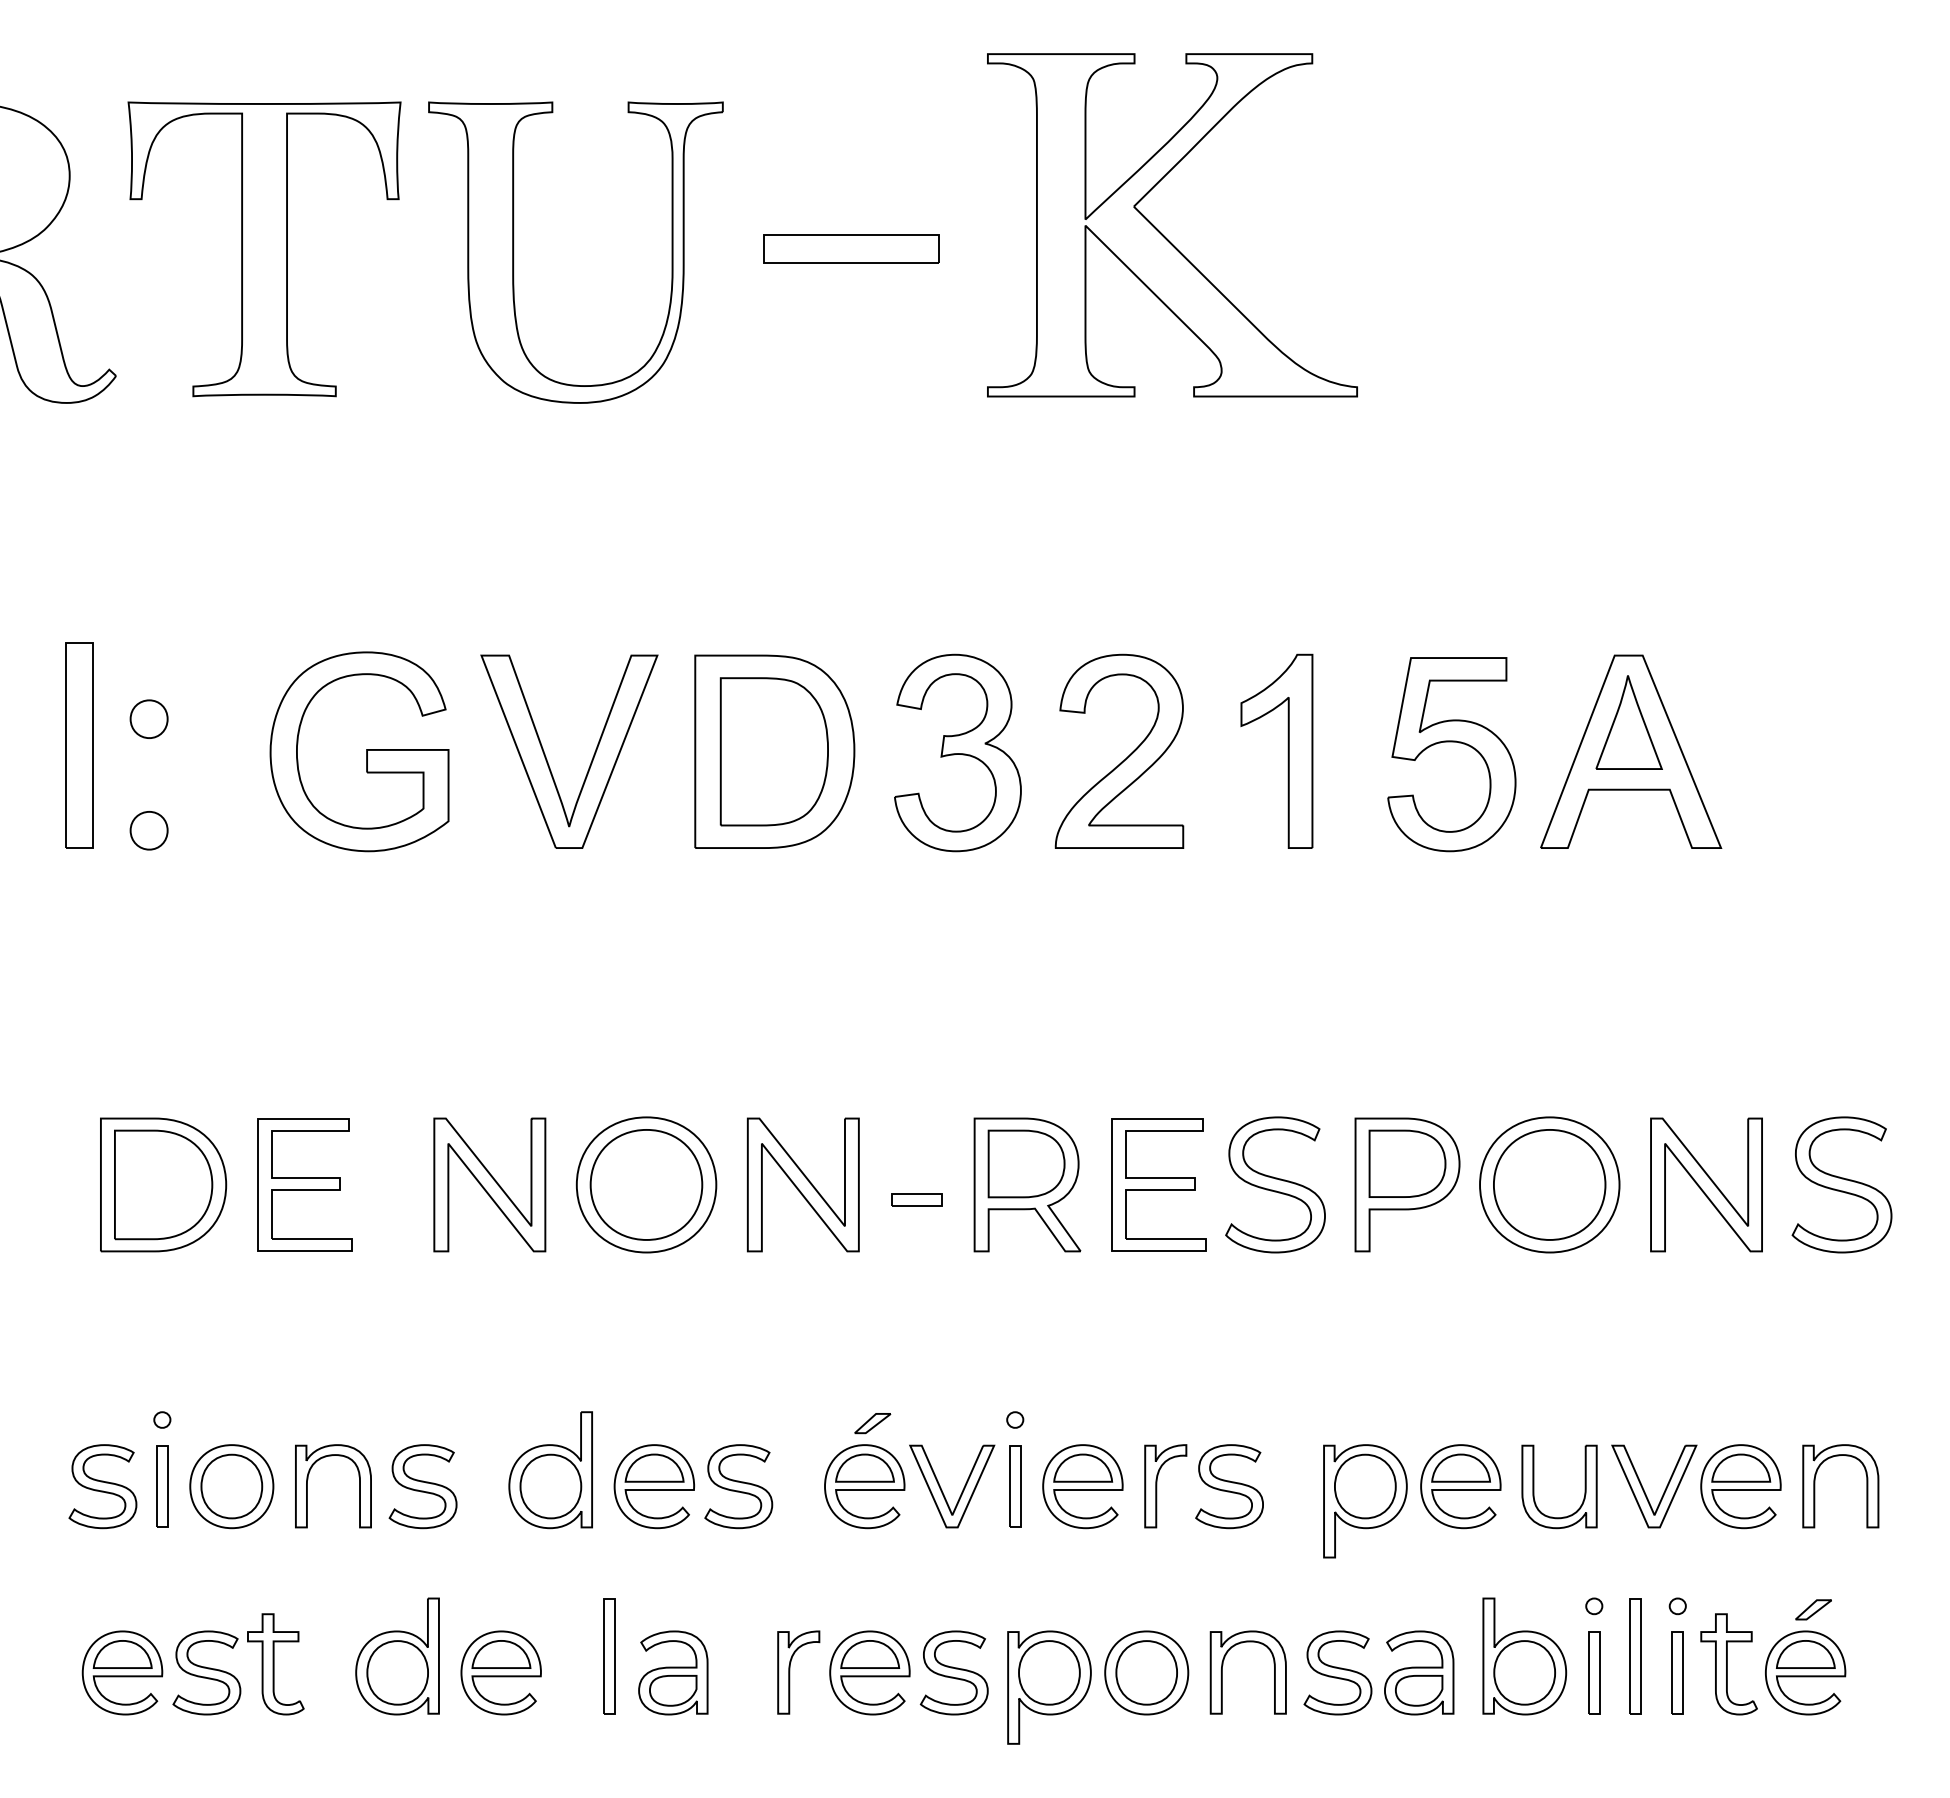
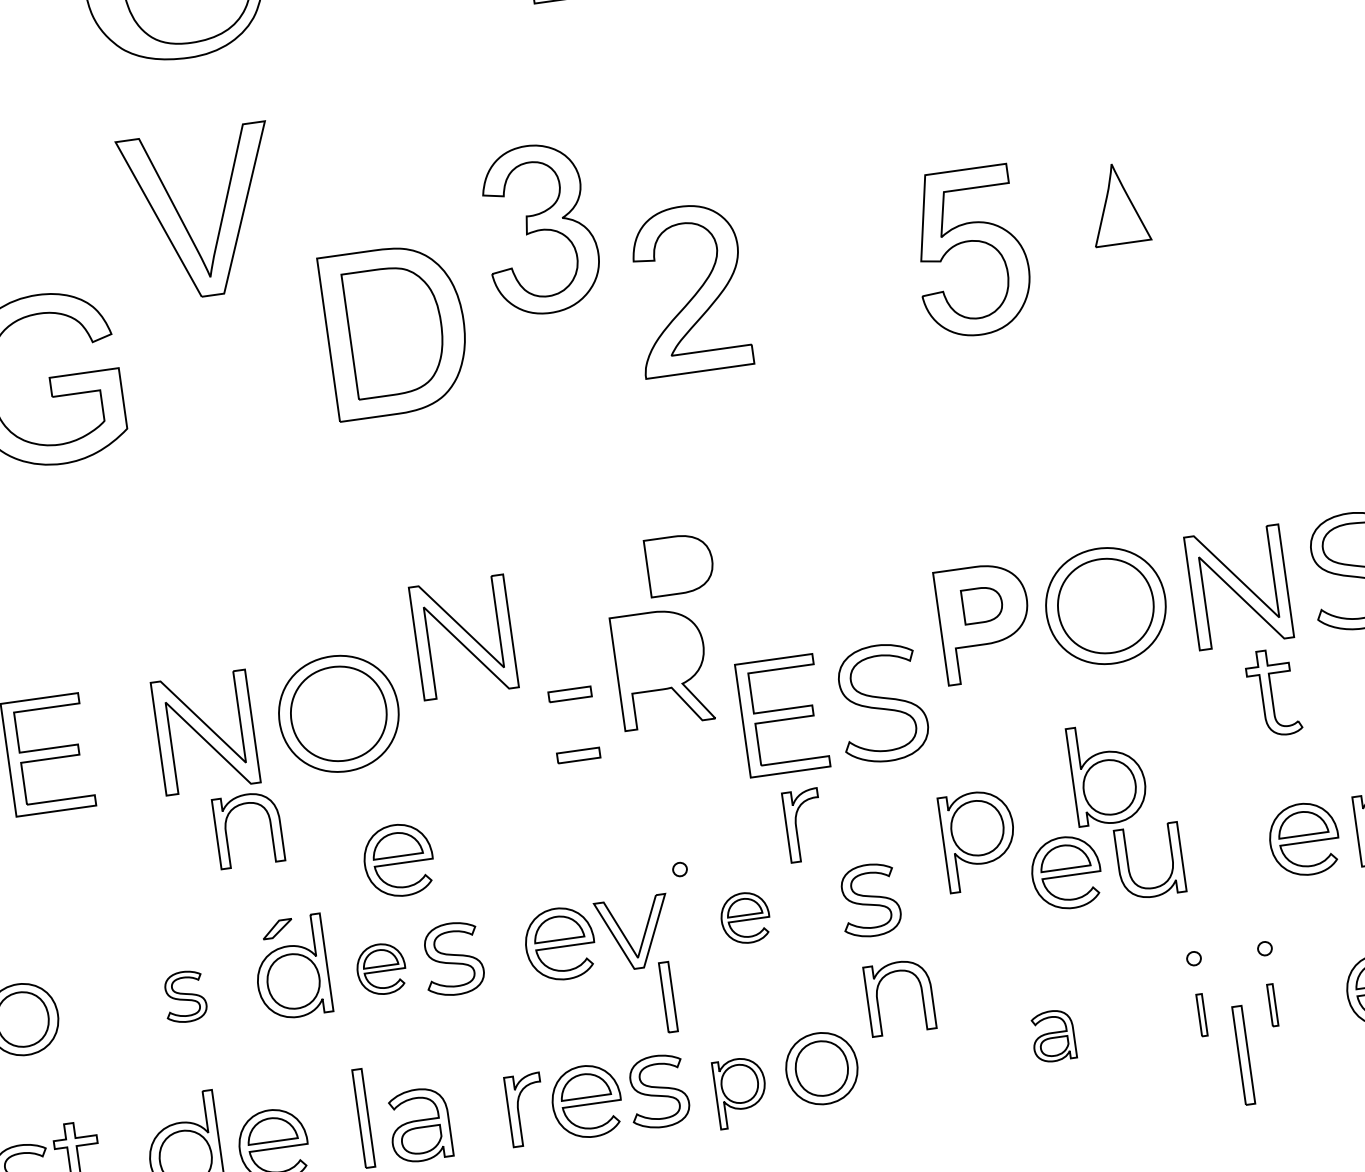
part: (1287, 750) -> (831, 268), removed
part: (1631, 751) -> (1123, 228), removed
part: (957, 752) -> (539, 228), moved
part: (547, 759) -> (184, 222), moved
part: (1026, 1163) -> (679, 564), moved
part: (1407, 1163) -> (982, 604), size x0.6
part: (802, 1184) -> (463, 637), moved
part: (1158, 1184) -> (782, 715), moved
part: (1275, 1184) -> (882, 703), moved
part: (916, 1271) -> (578, 755), added
part: (691, 1363) -> (398, 860), added
part: (872, 1423) -> (277, 929), moved
part: (308, 1479) -> (226, 827), moved
part: (422, 1486) -> (184, 996), size x0.7
part: (653, 1486) -> (380, 969), size x0.7
part: (1015, 1486) -> (668, 997), moved
part: (1082, 1486) -> (745, 917), size x0.7
part: (1157, 1486) -> (797, 826), moved
part: (1645, 1491) -> (1223, 855), removed
part: (1365, 1501) -> (979, 840), moved
part: (1524, 1656) -> (1107, 773), moved
part: (1635, 1656) -> (1243, 1055), moved
part: (1728, 1664) -> (1272, 693), moved
part: (1223, 1665) -> (877, 994), moved
part: (1337, 1672) -> (983, 1045), removed
part: (1419, 1672) -> (1053, 1035), size x0.7
part: (1594, 1672) -> (1202, 1014), size x0.6
part: (1677, 1672) -> (1272, 1004), size x0.6
part: (1049, 1687) -> (741, 1092), size x0.7

